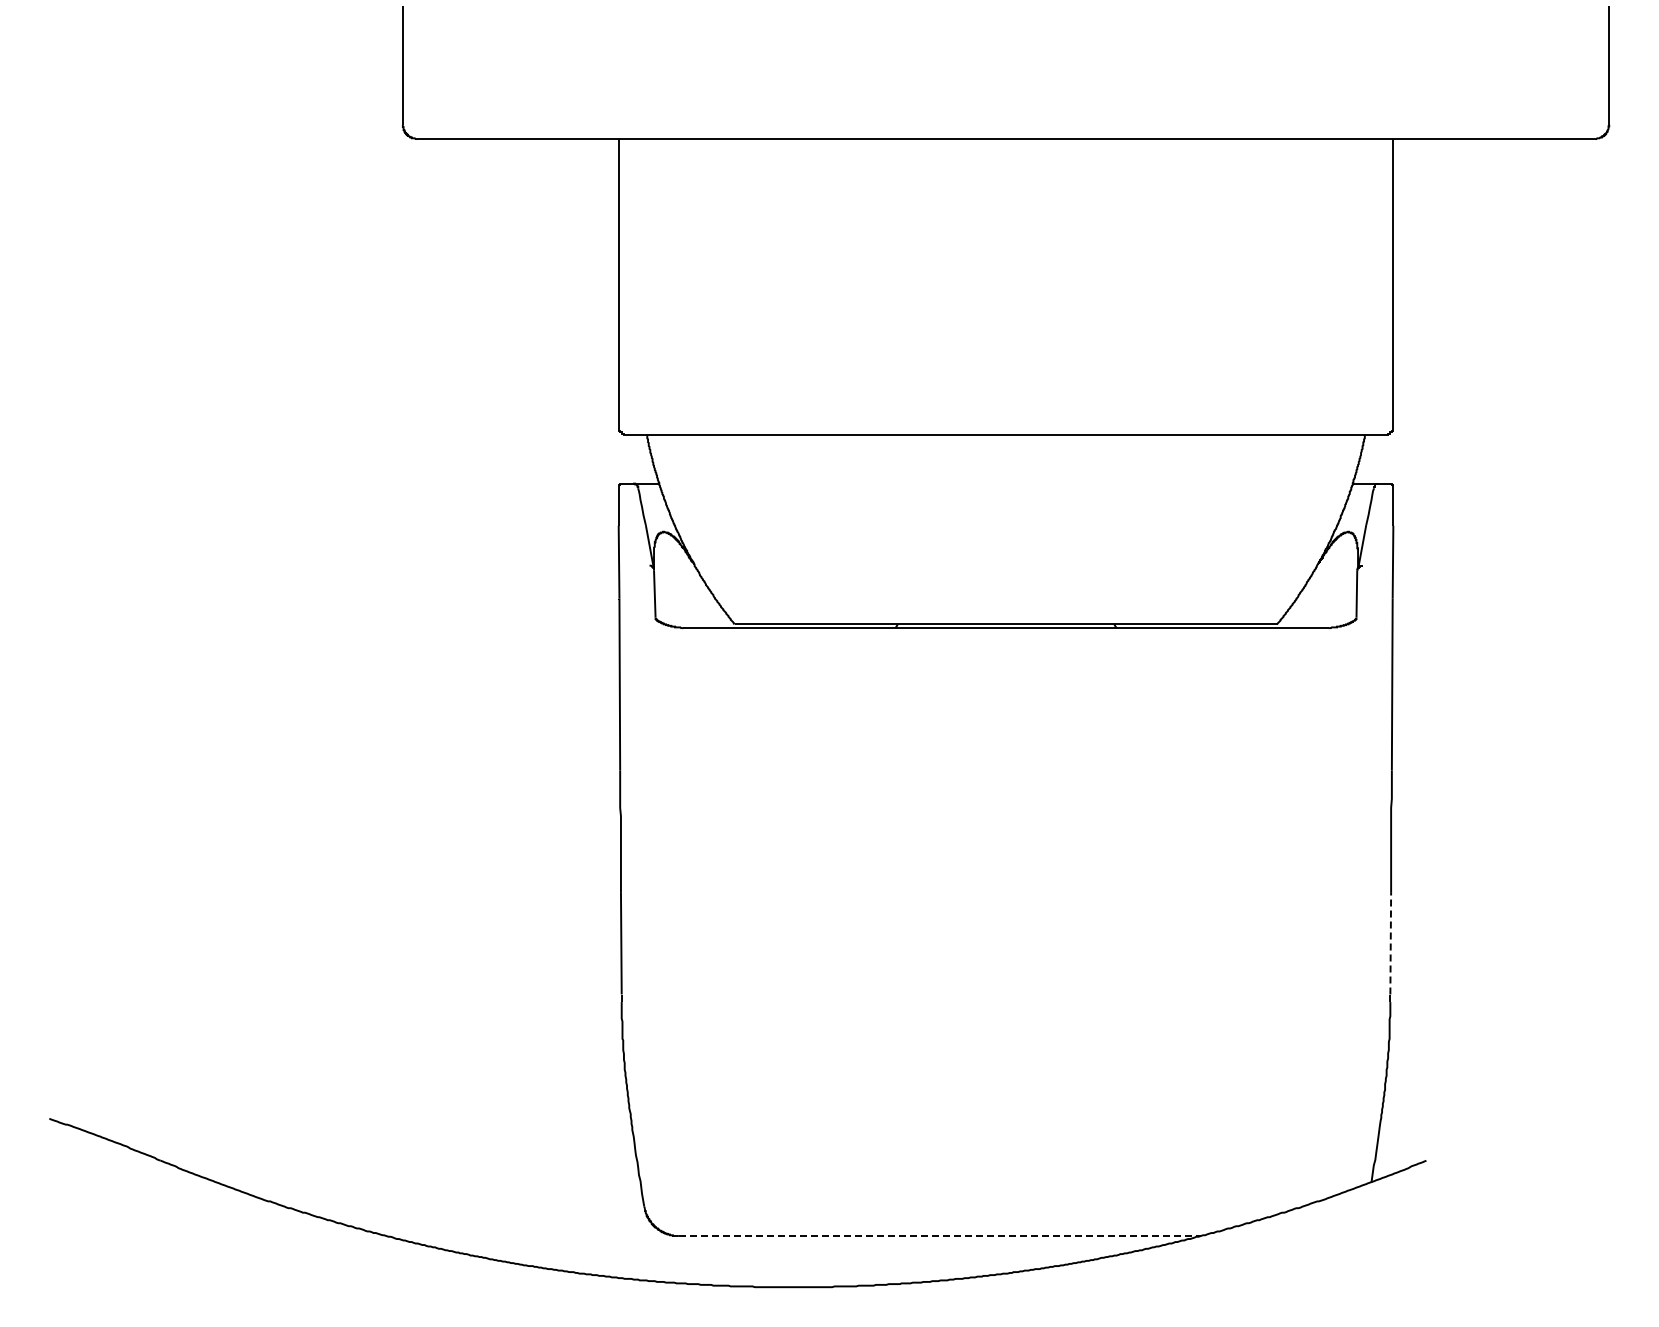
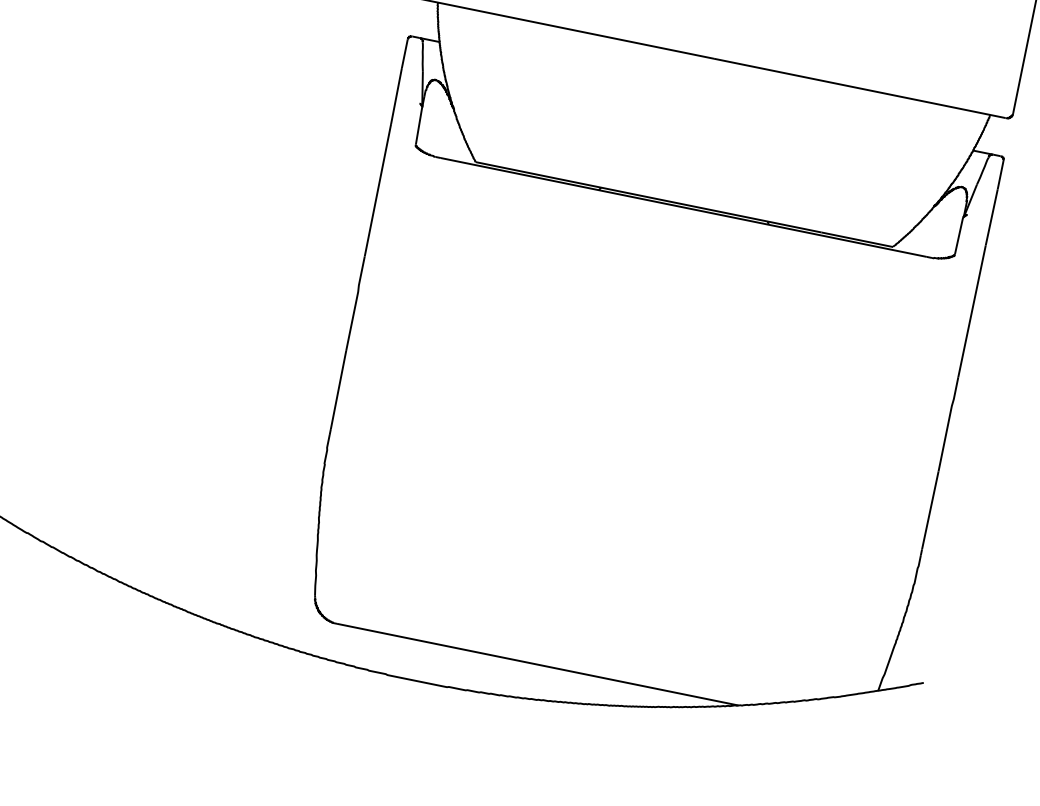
line: (1390, 943) -> (930, 510), dashed -> solid
line: (939, 1235) -> (537, 664), dashed -> solid

